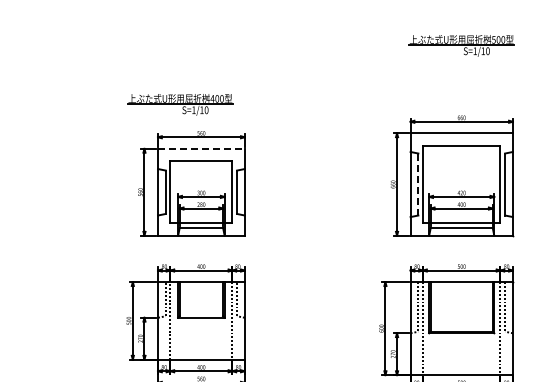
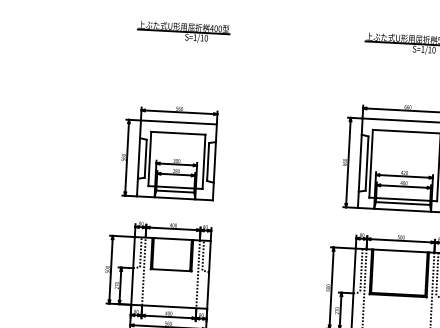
part: (180, 104) -> (183, 32), moved
line: (201, 148) -> (179, 122), dashed -> solid
line: (418, 184) -> (367, 163), dashed -> solid

